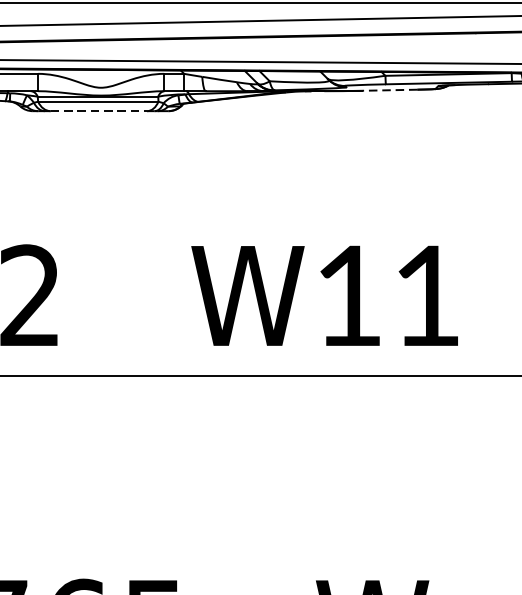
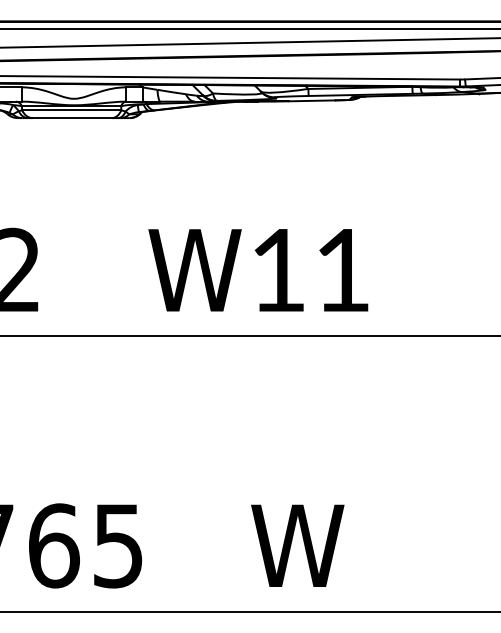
line: (389, 89) -> (311, 100), dashed -> solid
line: (99, 111) -> (72, 118), dashed -> solid

